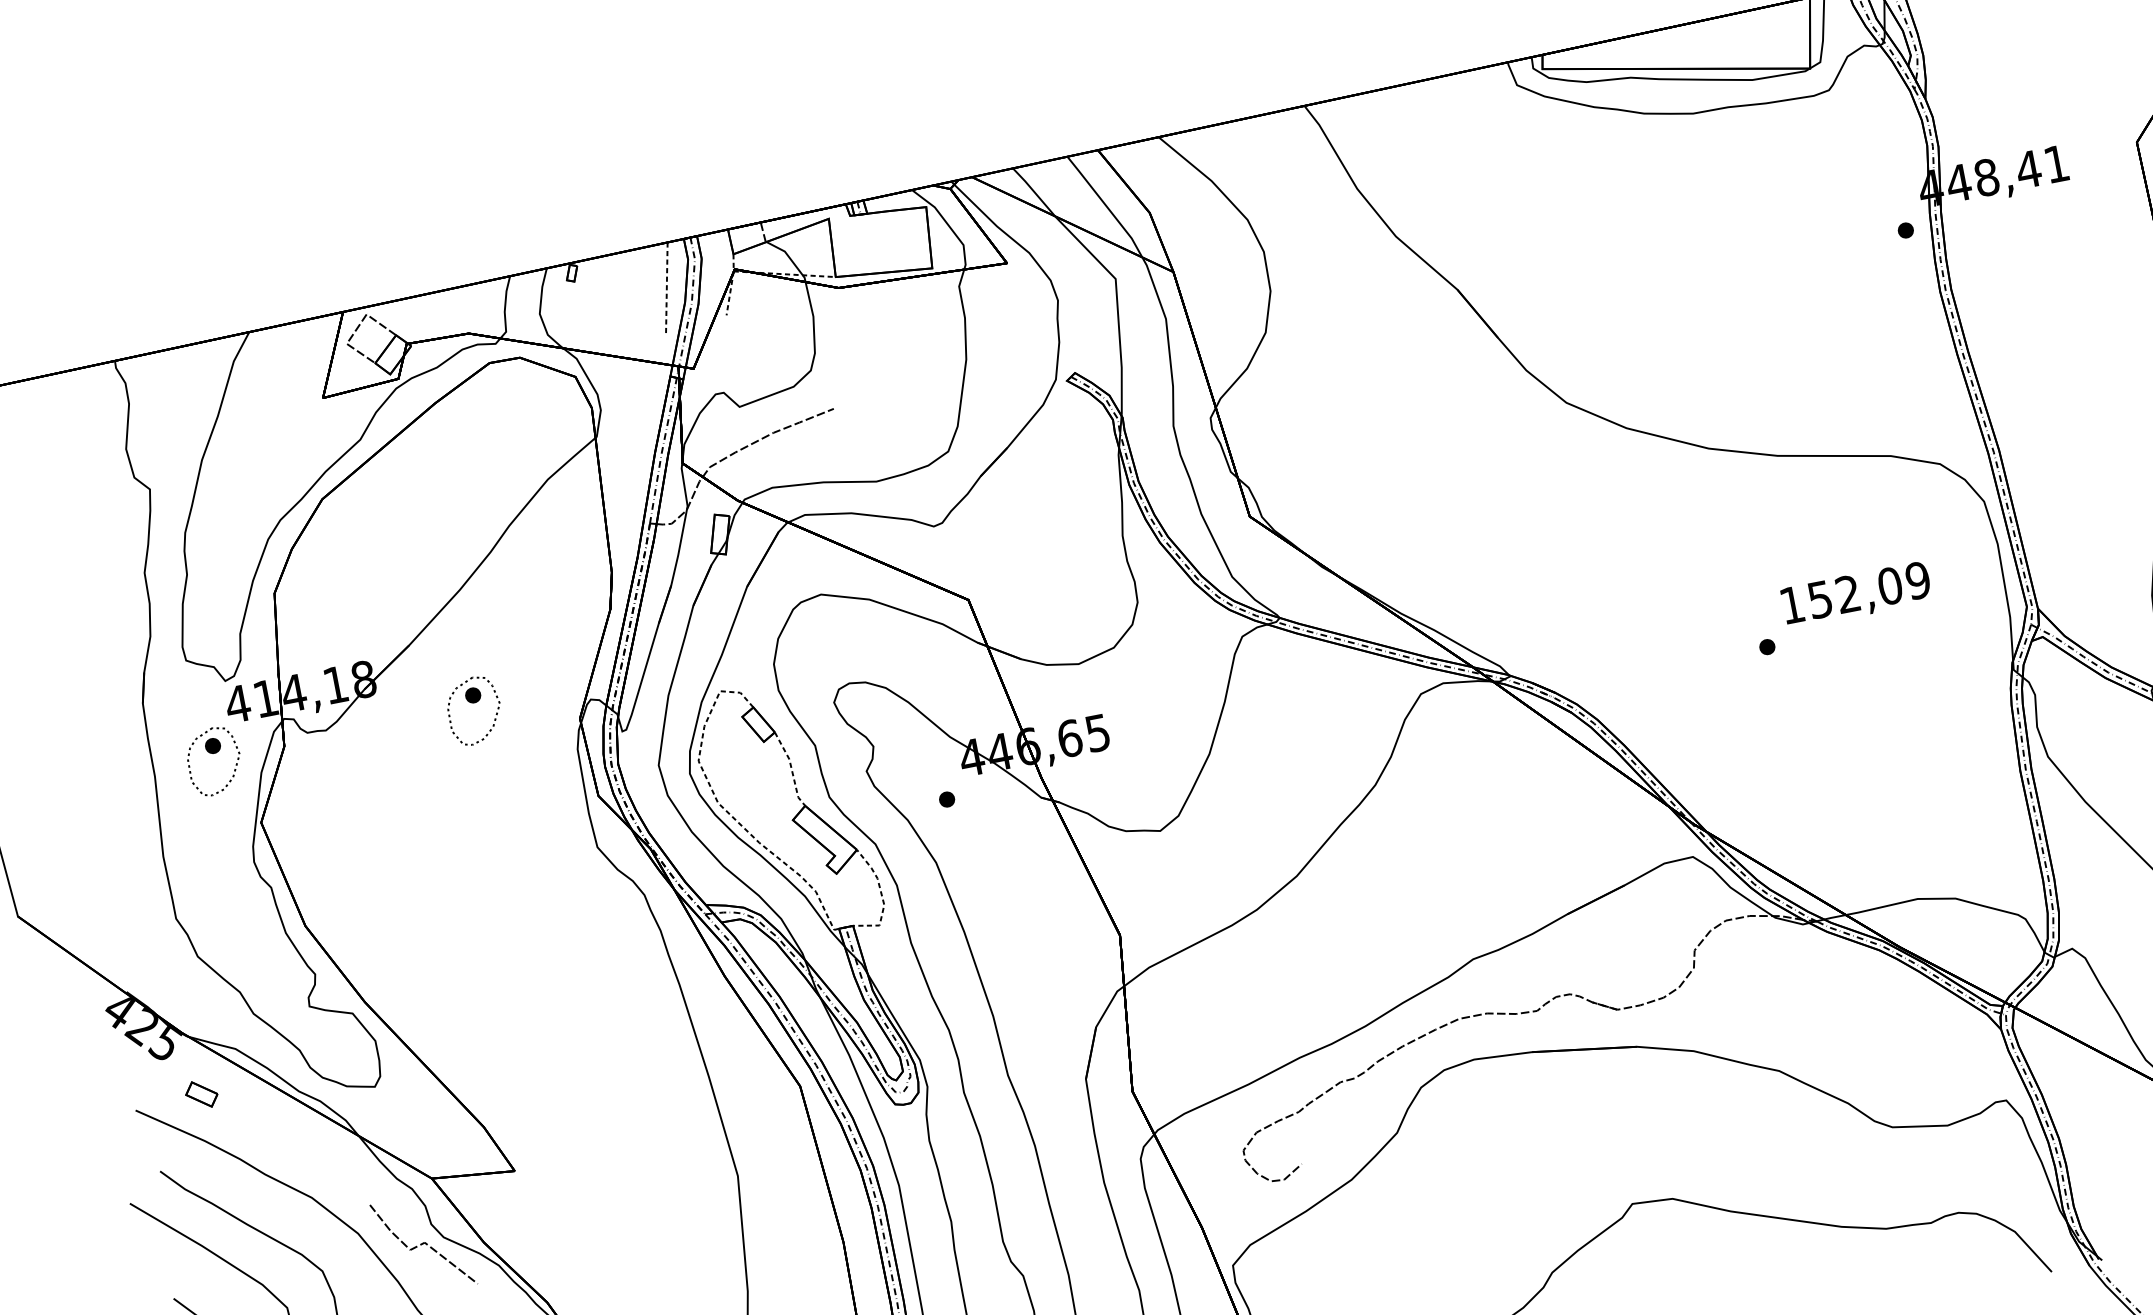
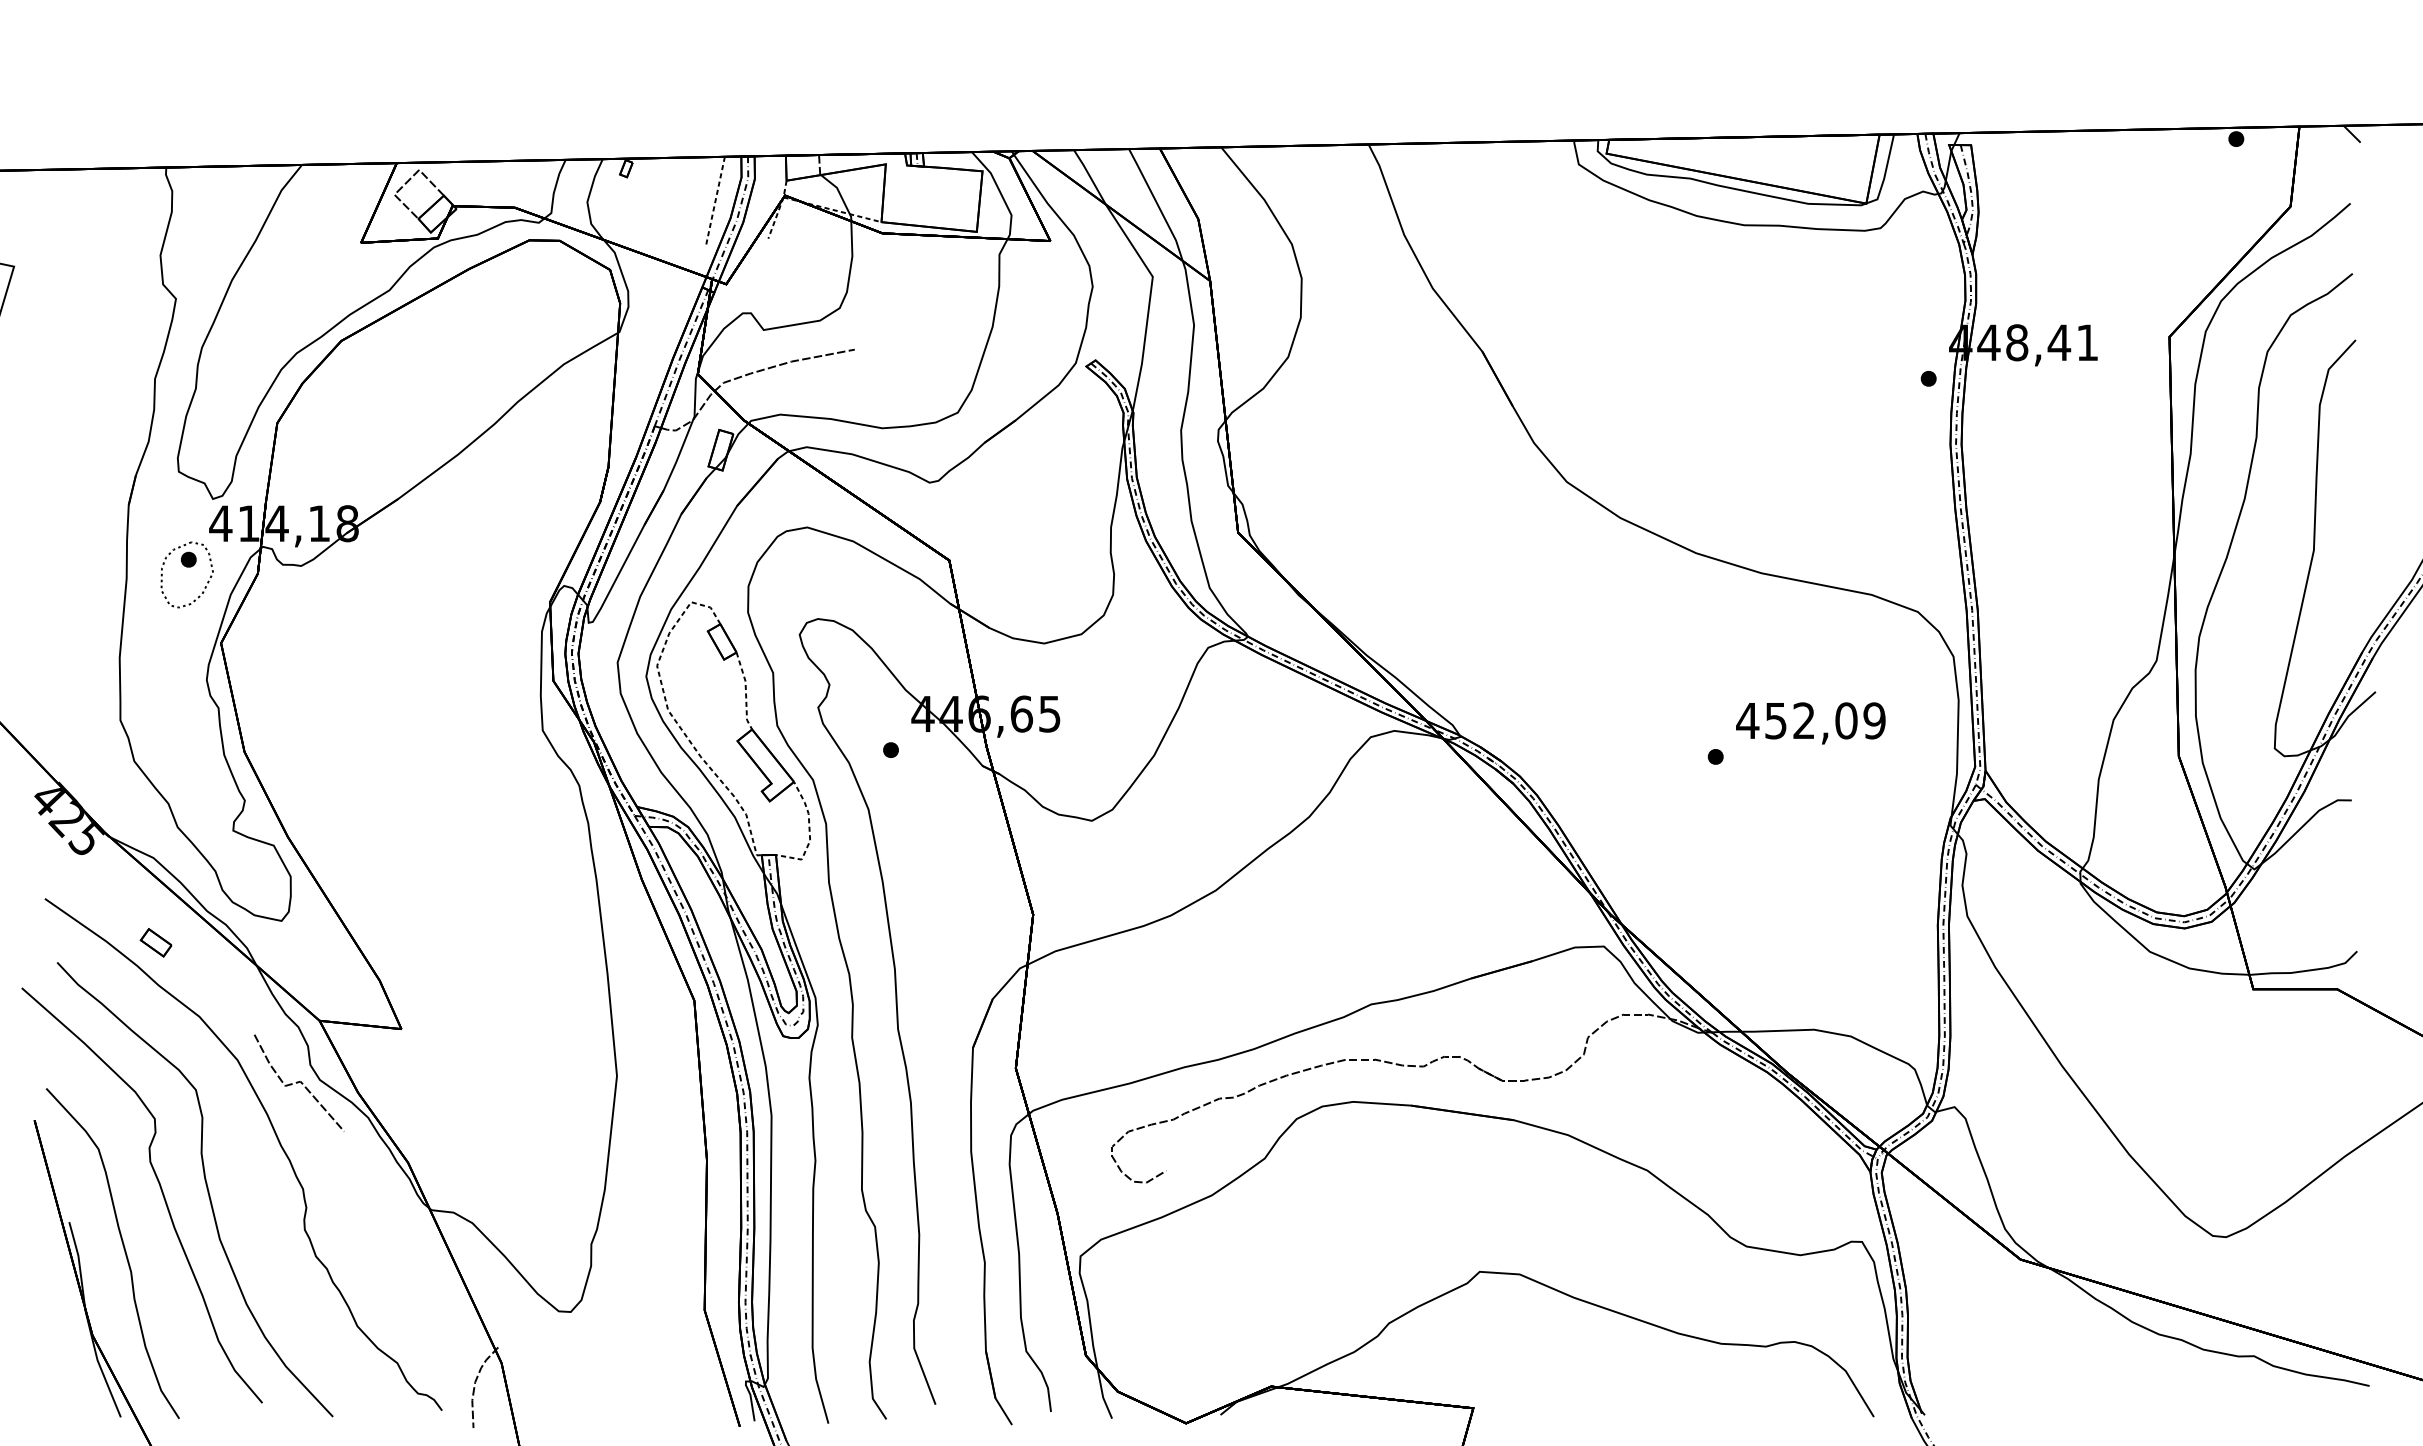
text: (1791, 604) -> (1747, 720), 152,09 -> 452,09
part: (472, 703) -> (448, 567), removed
part: (201, 1094) -> (155, 942), moved

